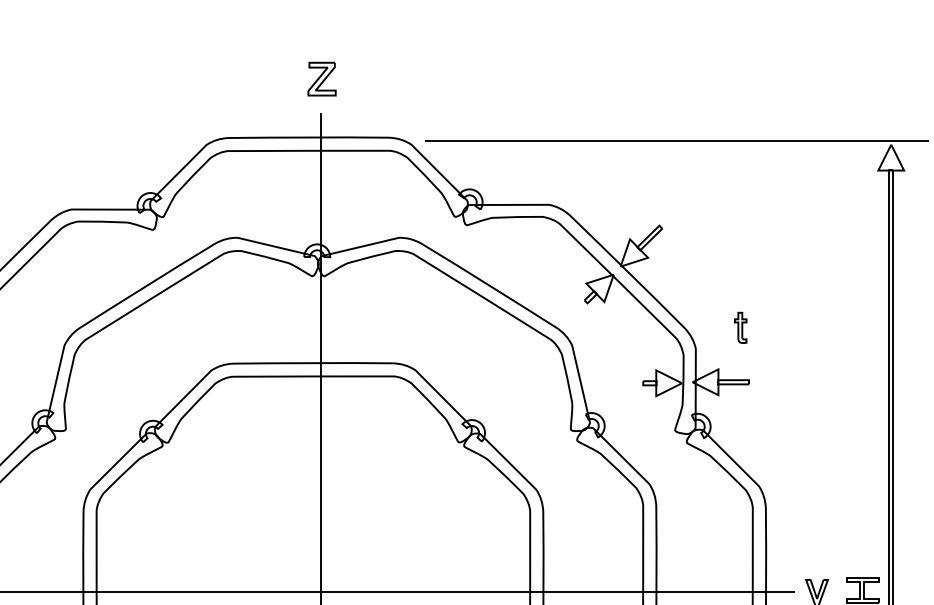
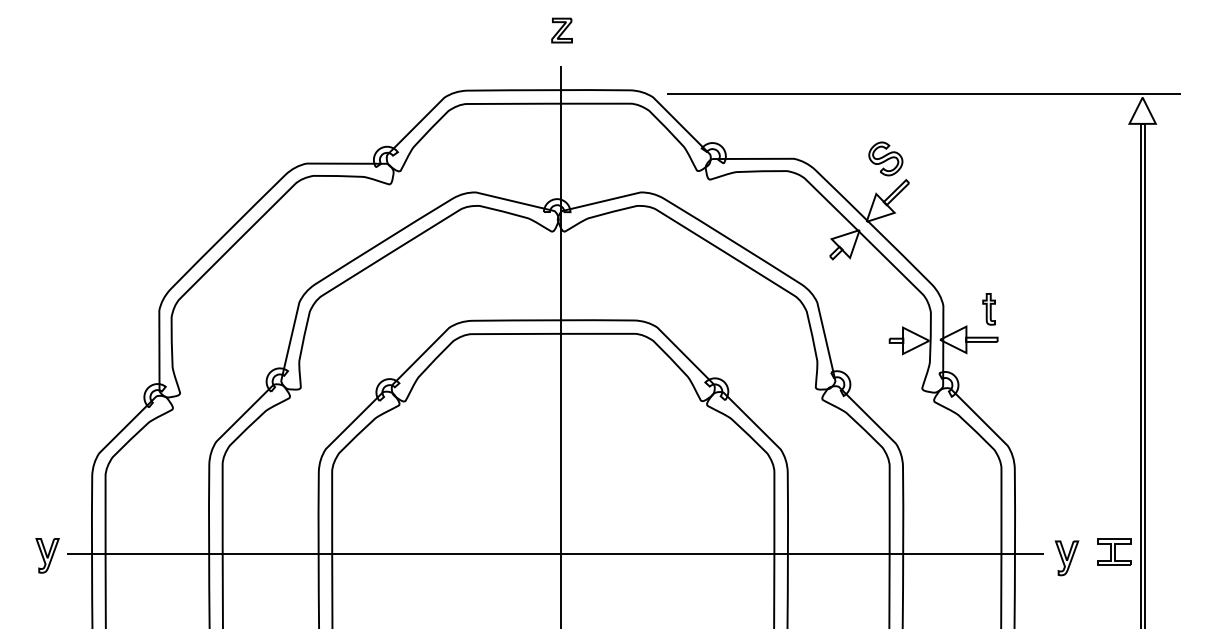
part: (321, 79) -> (561, 30), size x0.71
part: (639, 204) -> (885, 158), added
part: (740, 328) -> (988, 309), moved

